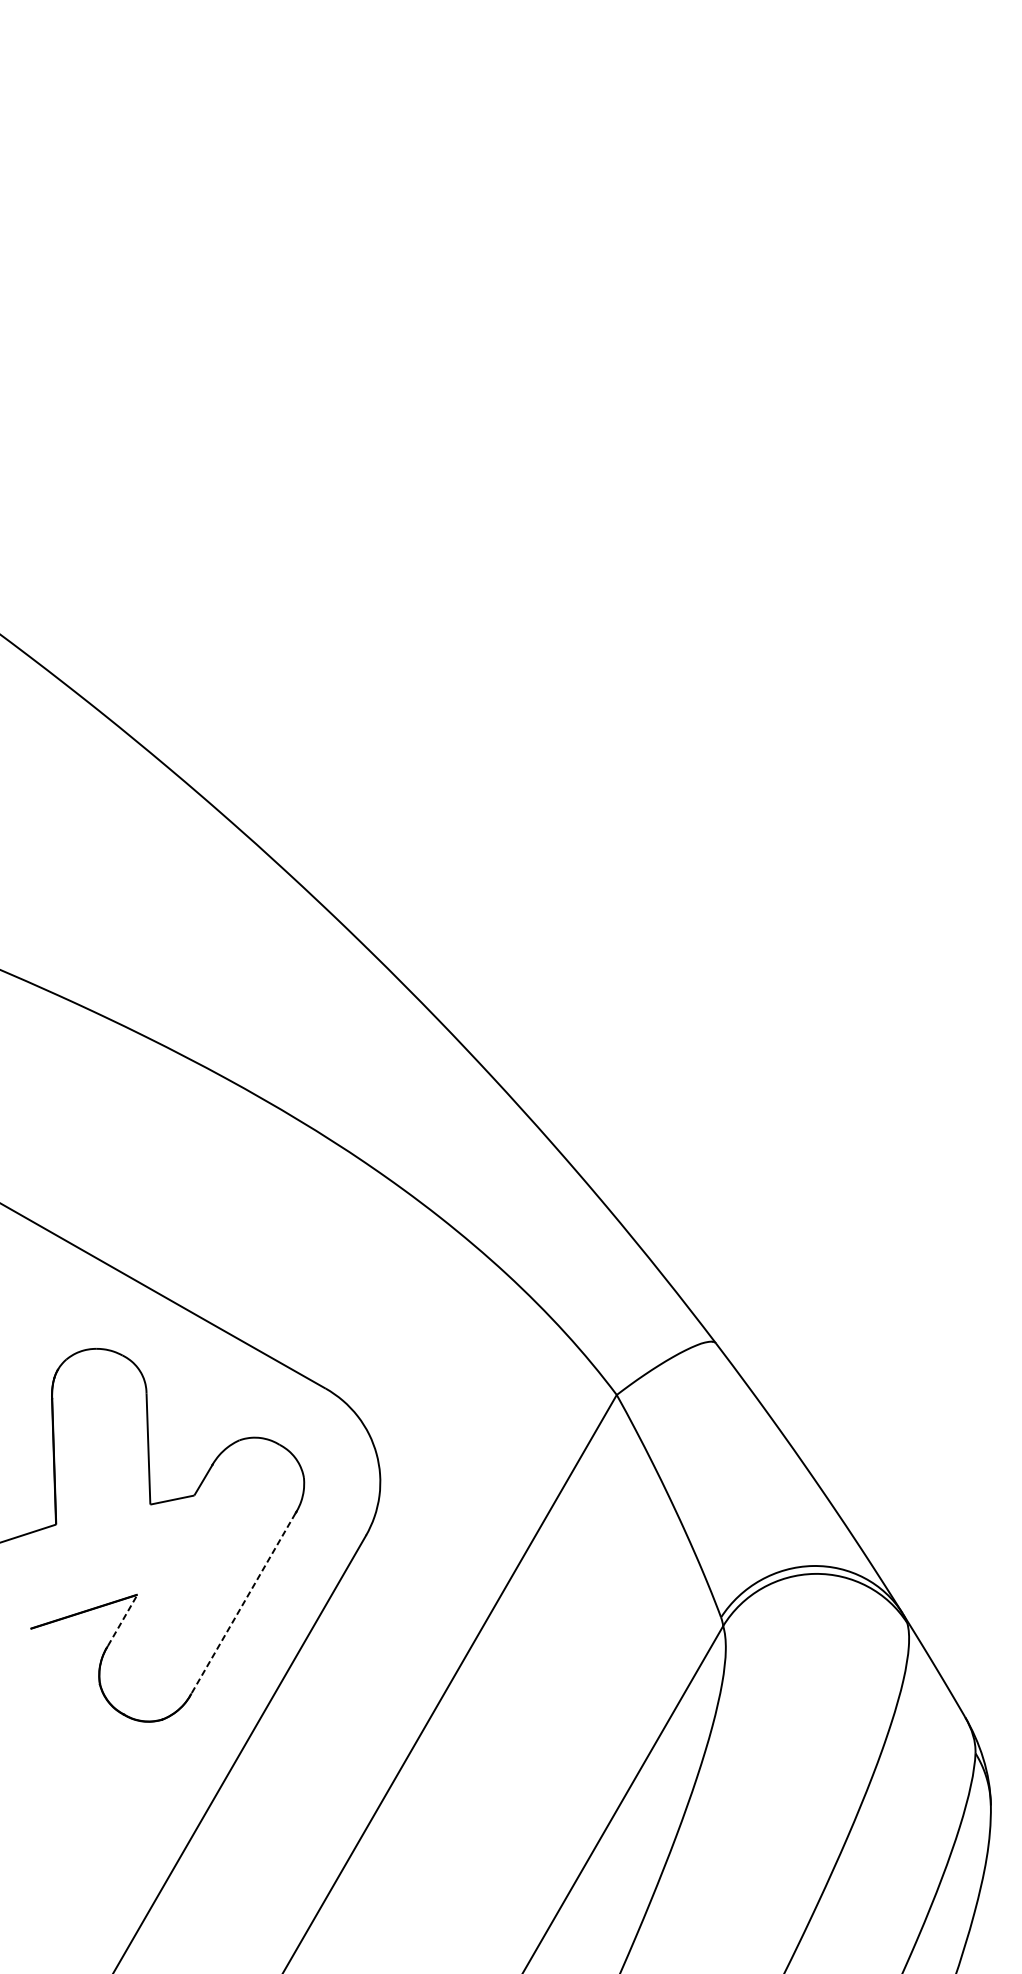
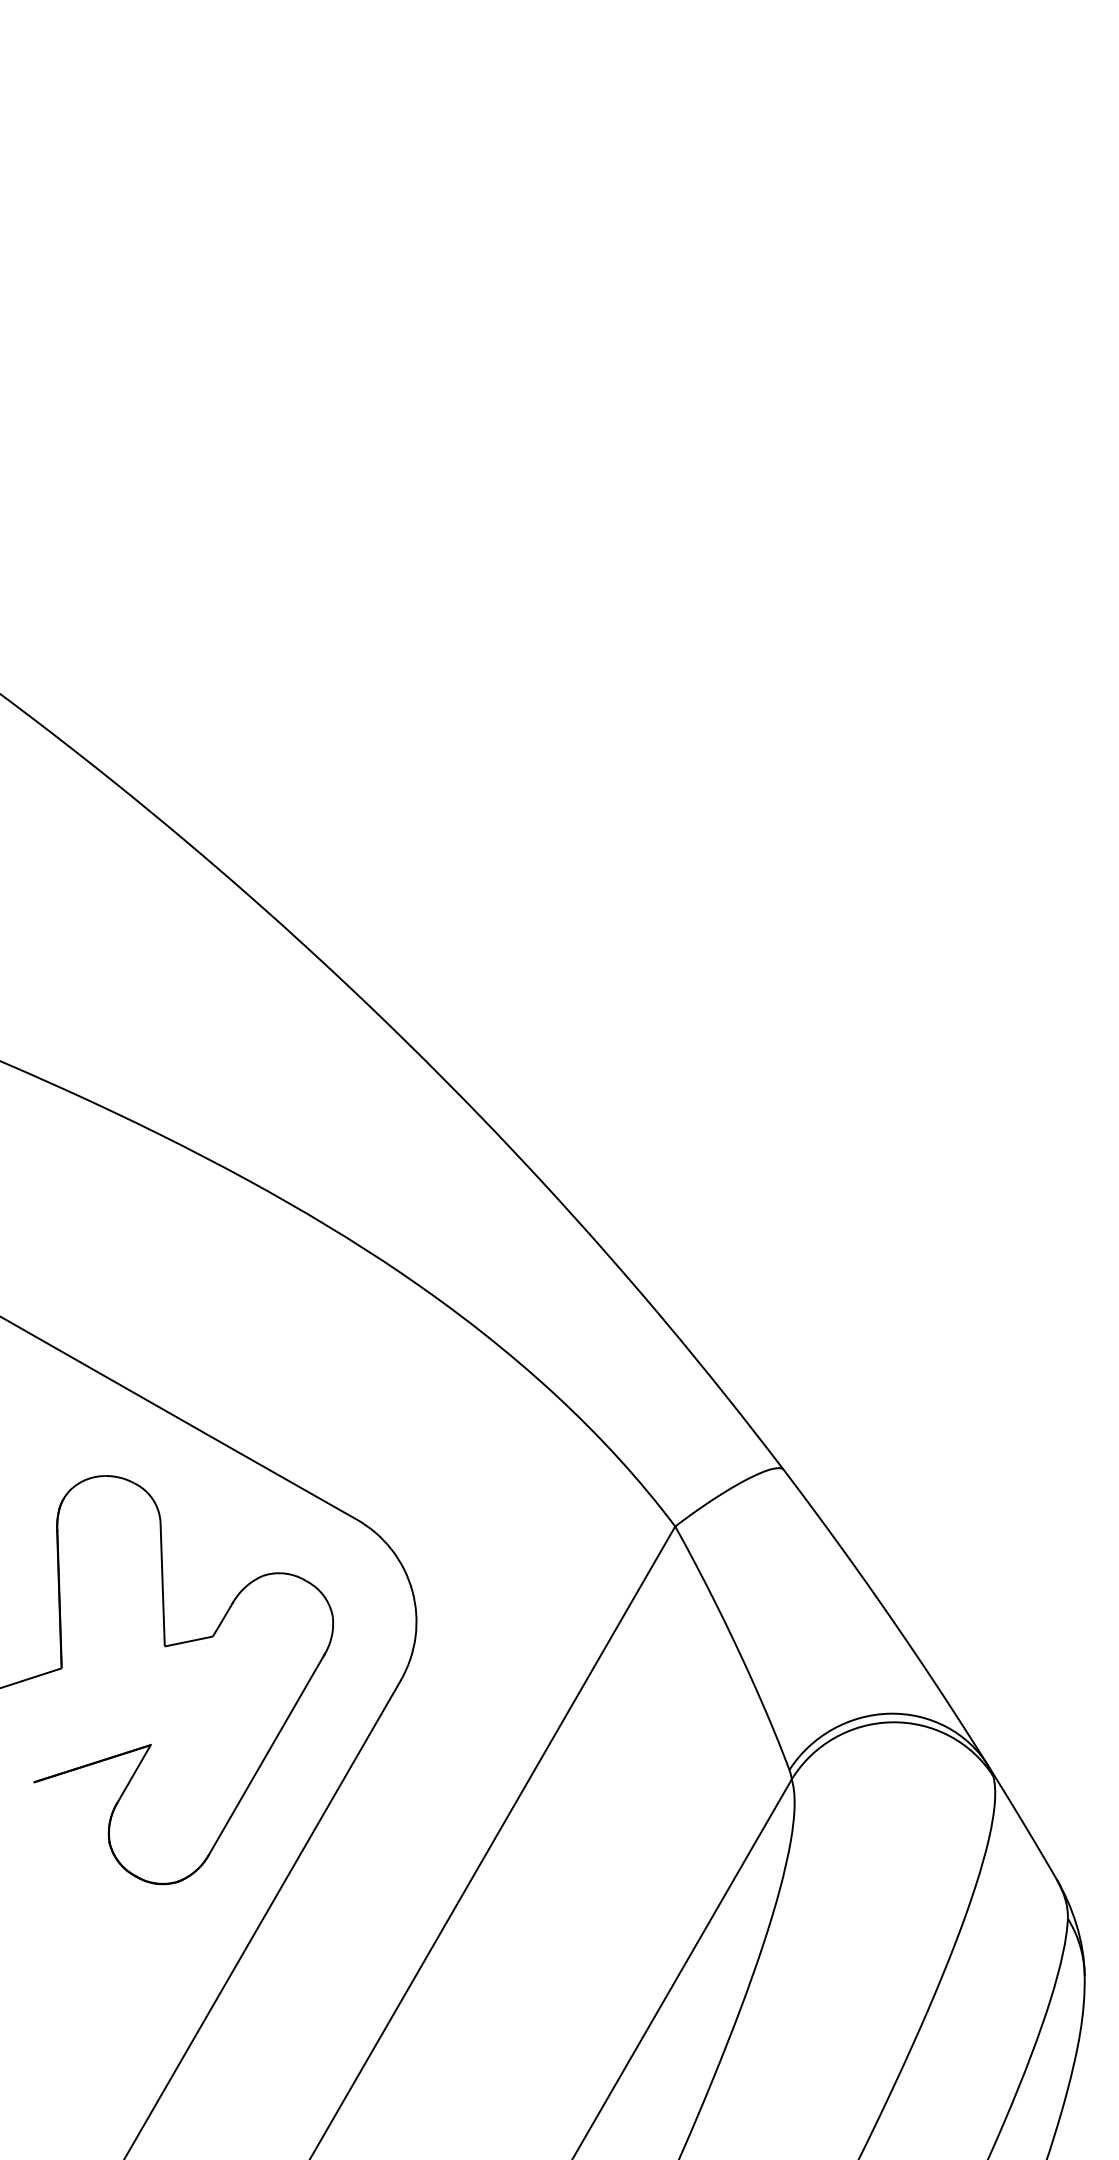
line: (243, 1603) -> (266, 1754), dashed -> solid
line: (122, 1619) -> (134, 1772), dashed -> solid

